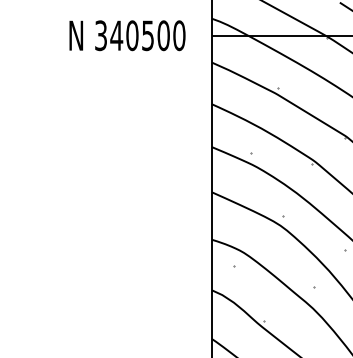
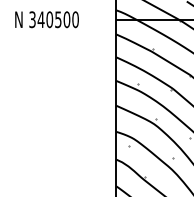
text: (126, 35) -> (46, 19), moved

